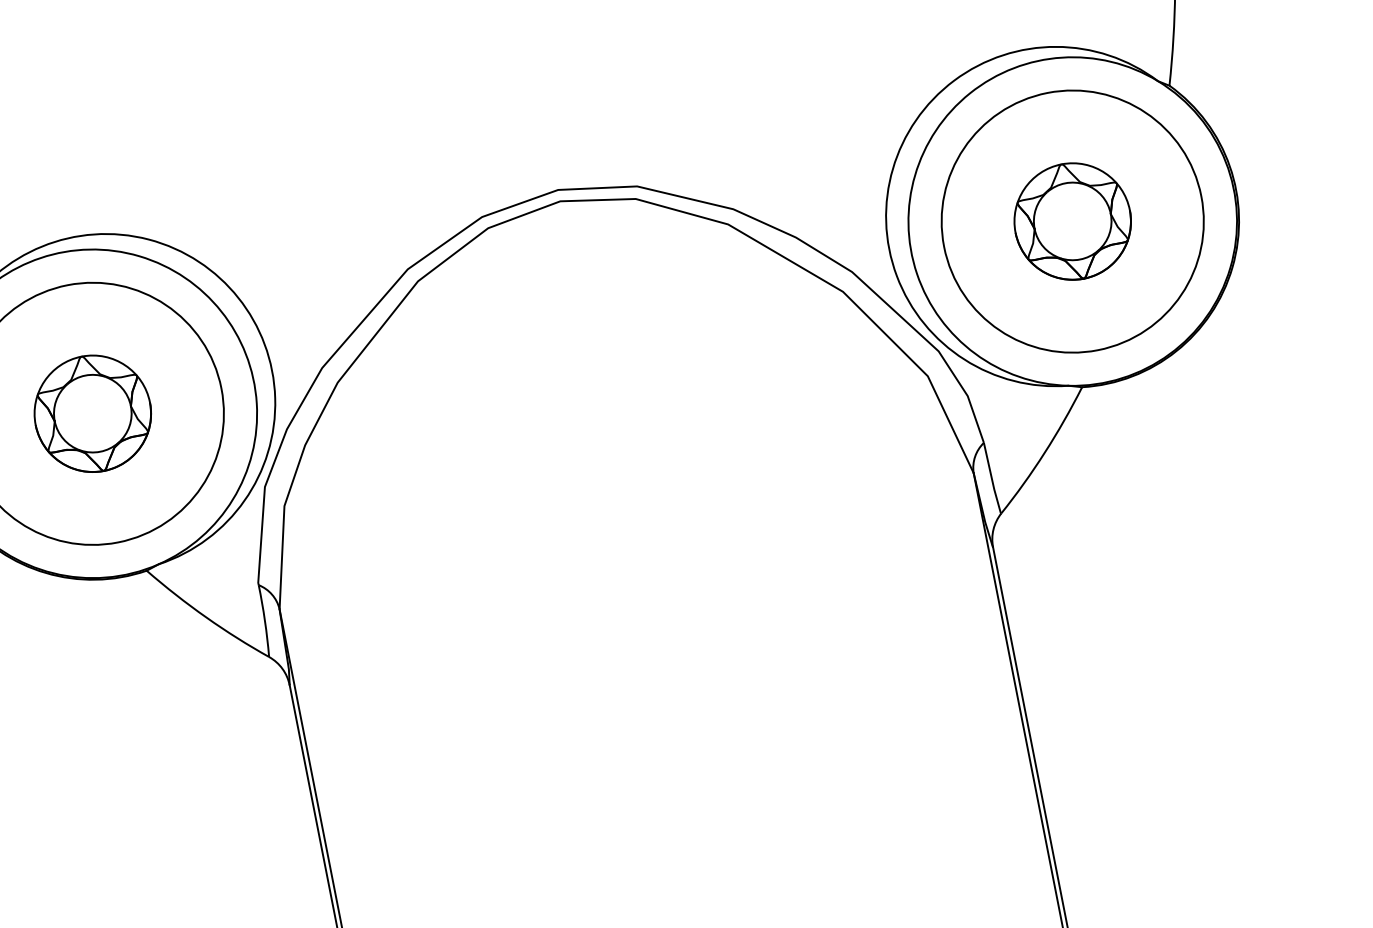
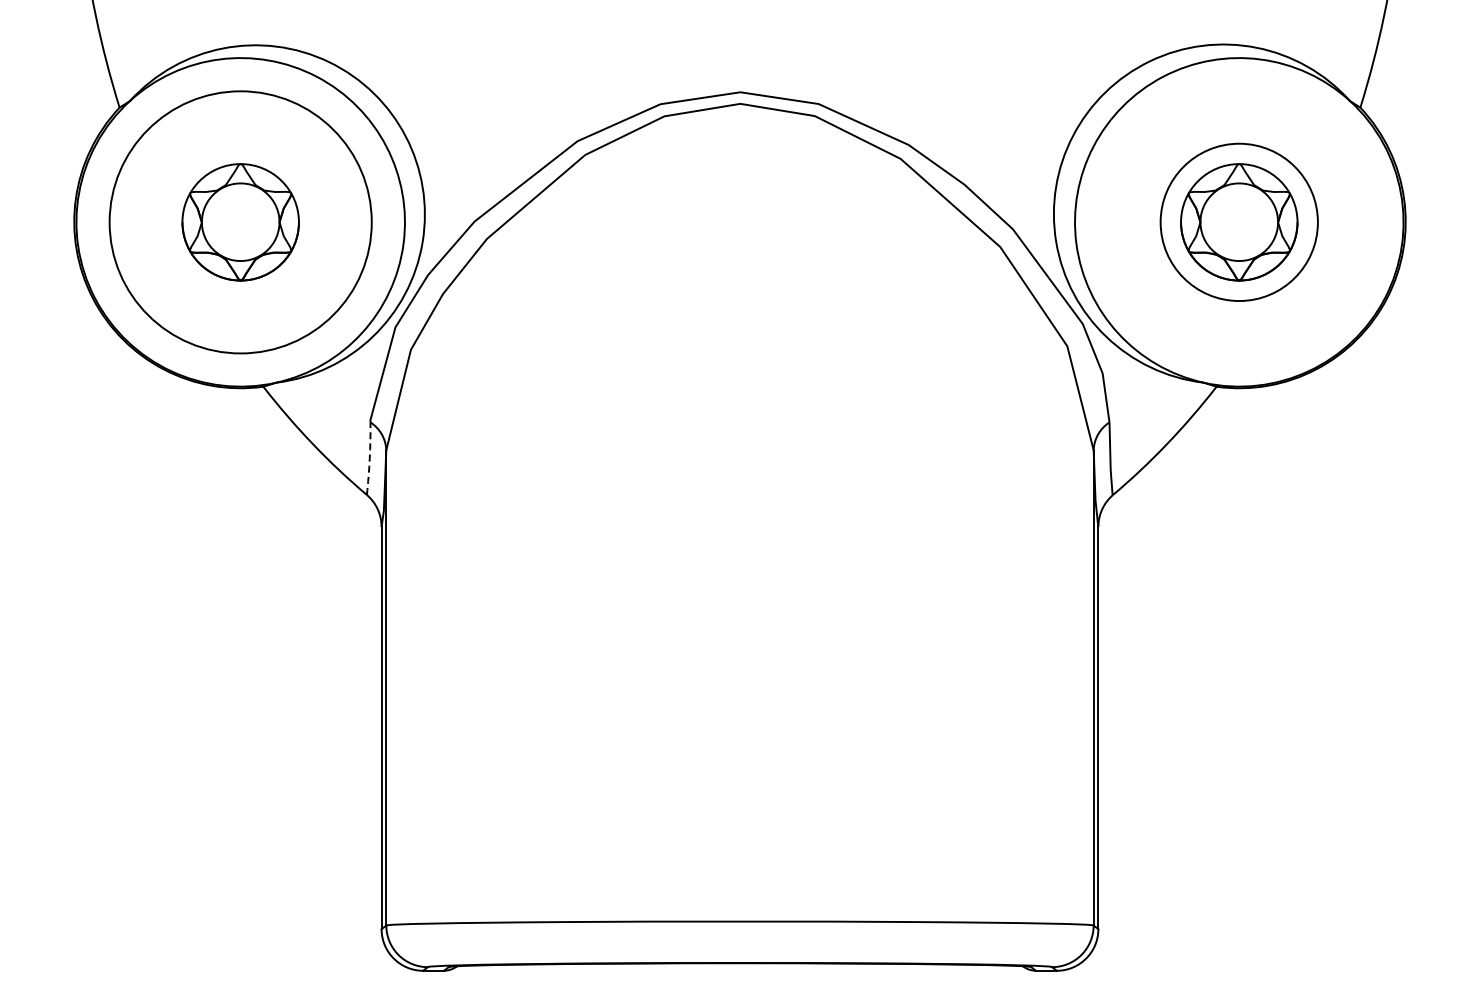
circle: (1072, 221) -> (1239, 222), size x0.6
arc: (264, 620) -> (369, 458), solid -> dashed

